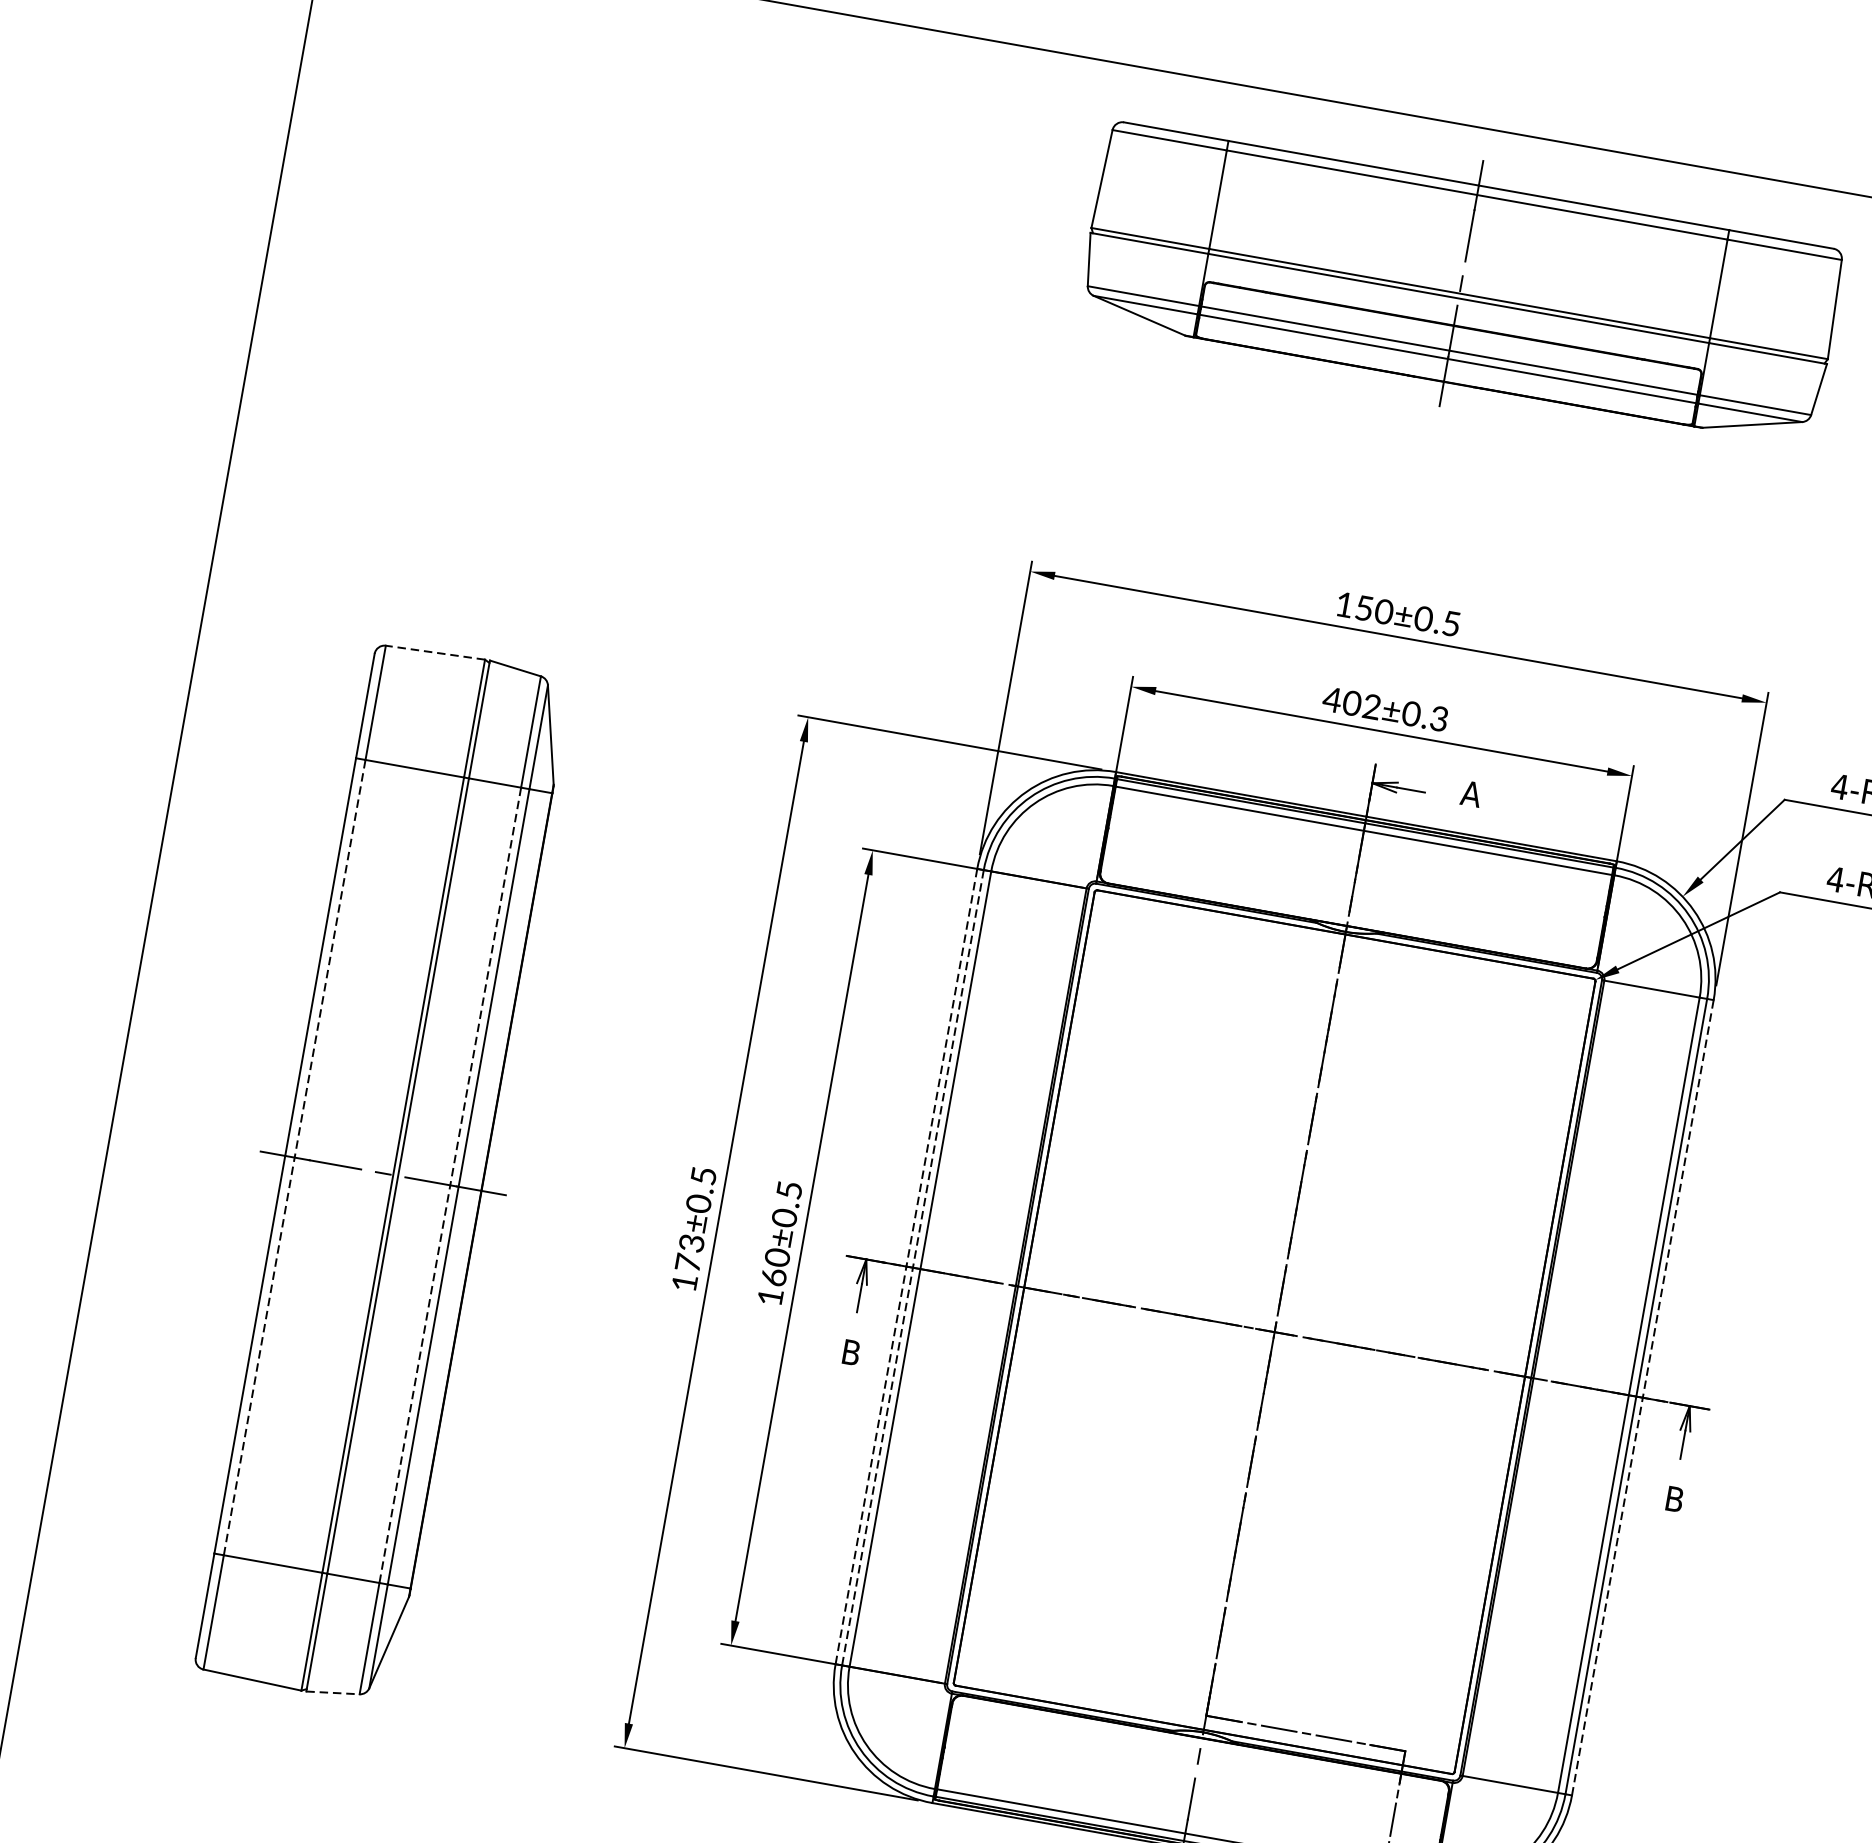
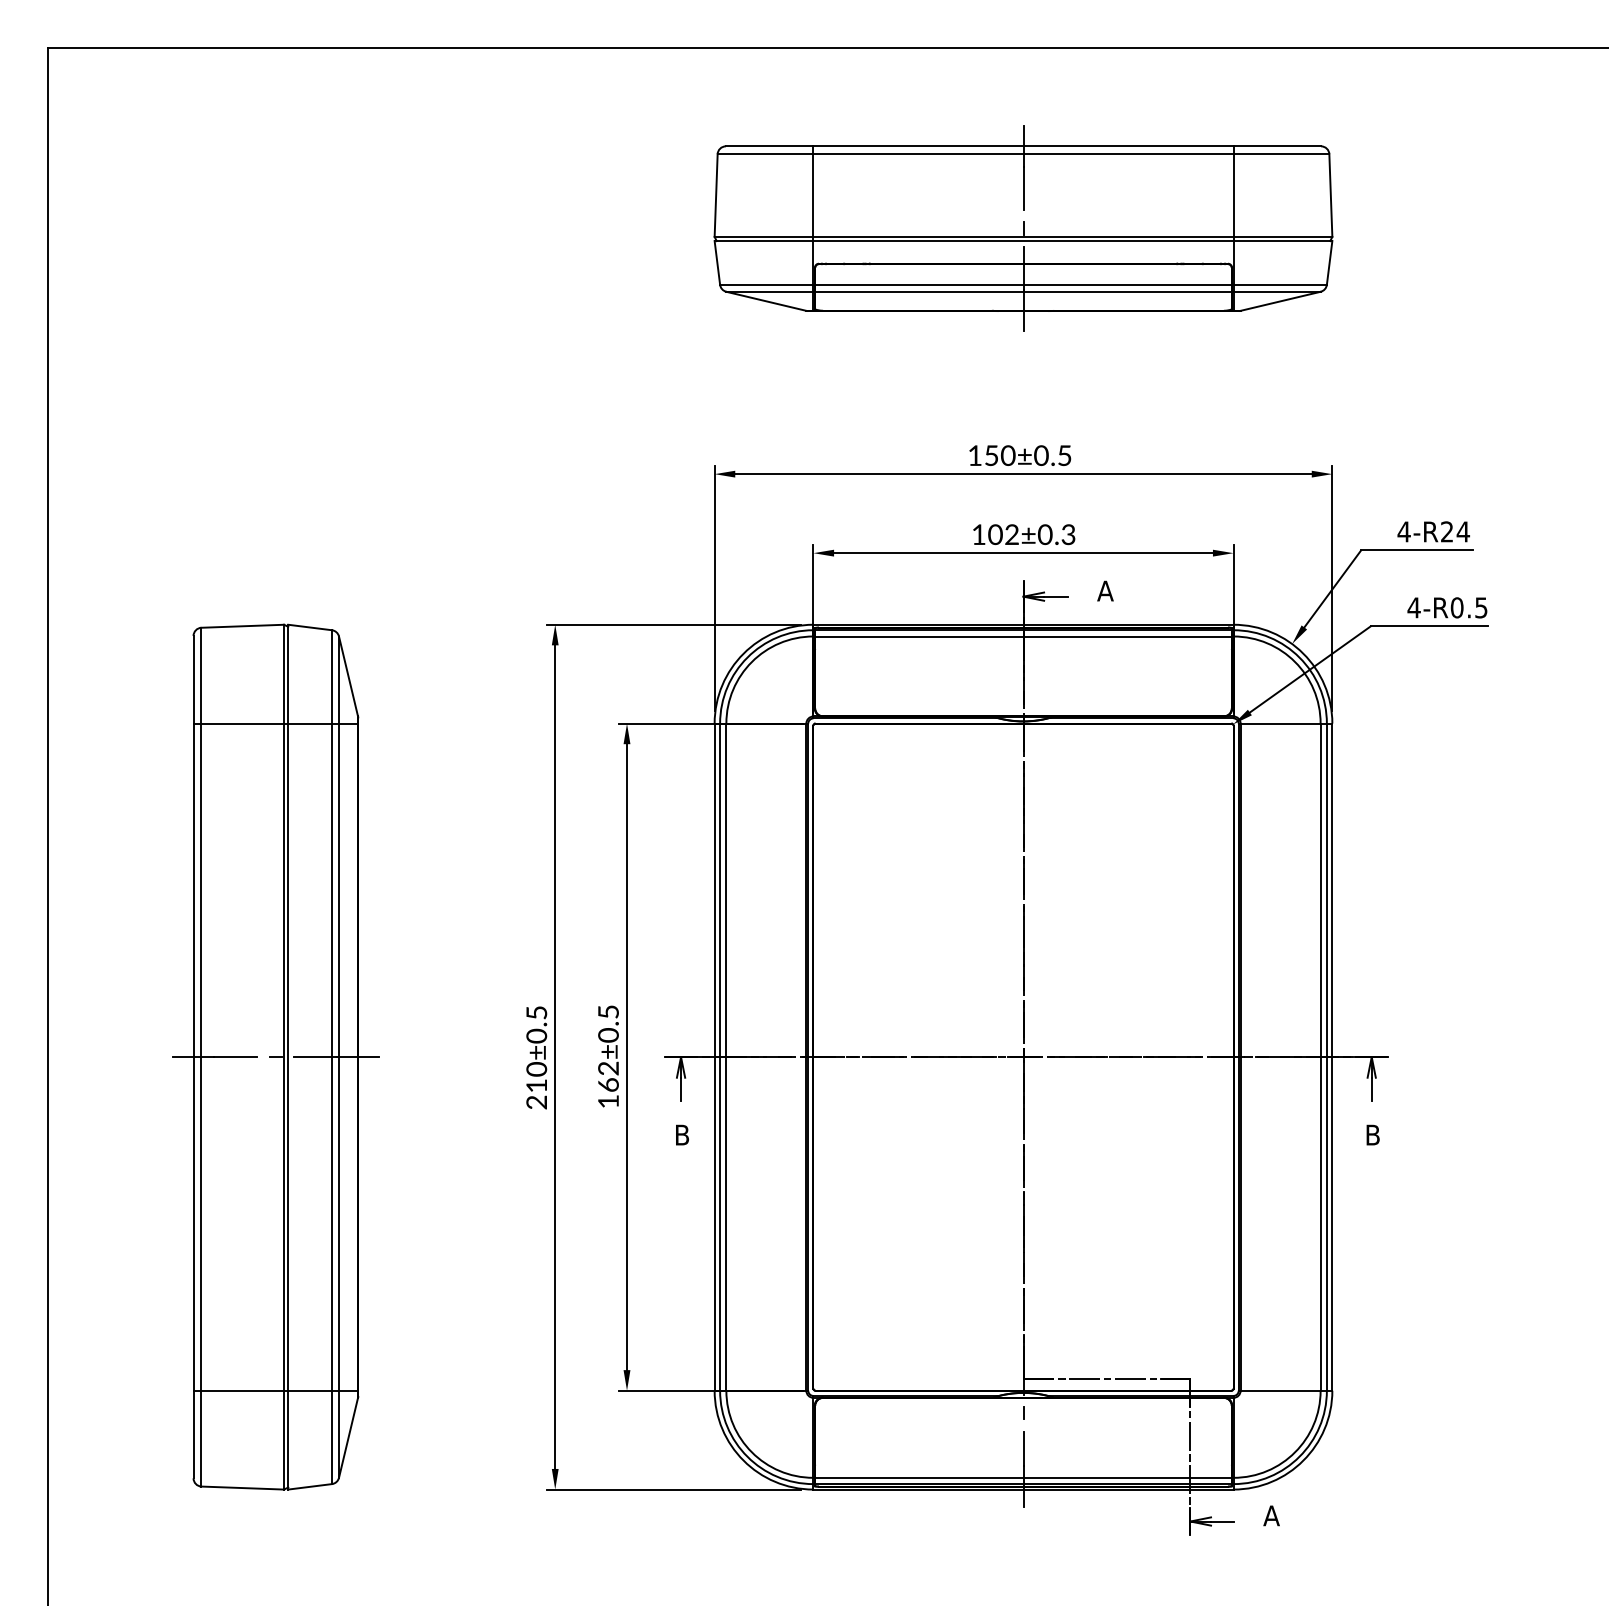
part: (1461, 283) -> (1023, 228), moved
line: (435, 652) -> (242, 626), dashed -> solid
text: (1331, 699) -> (978, 534), 402±0.3 -> 102±0.3
line: (294, 1158) -> (201, 1057), dashed -> solid
line: (450, 1185) -> (332, 1057), dashed -> solid
text: (777, 1257) -> (608, 1068), 160±0.5 -> 162±0.5
text: (688, 1262) -> (536, 1085), 173±0.5 -> 210±0.5
line: (906, 1266) -> (714, 1057), dashed -> solid
line: (913, 1268) -> (720, 1057), dashed -> solid
line: (1642, 1398) -> (1332, 1057), dashed -> solid
line: (333, 1692) -> (310, 1486), dashed -> solid

